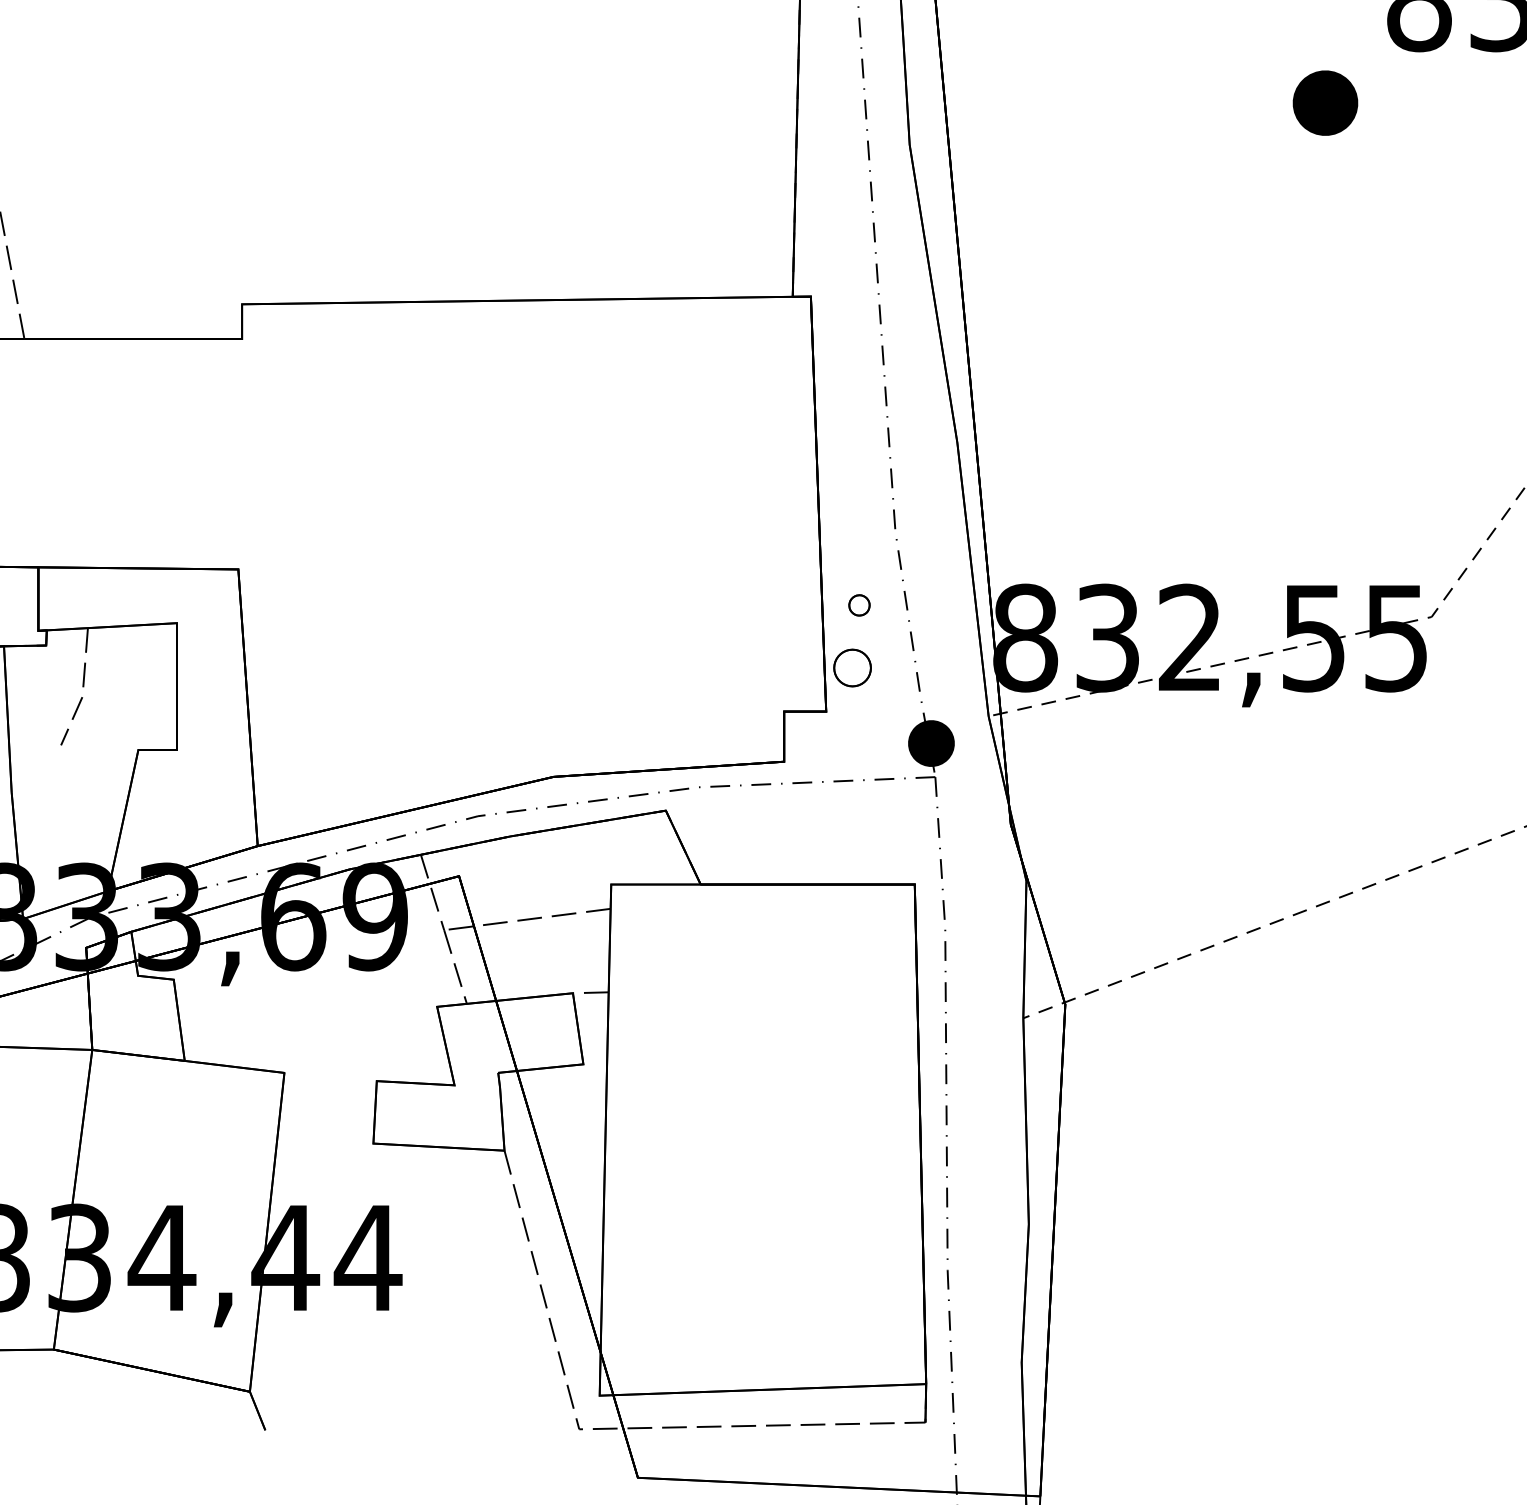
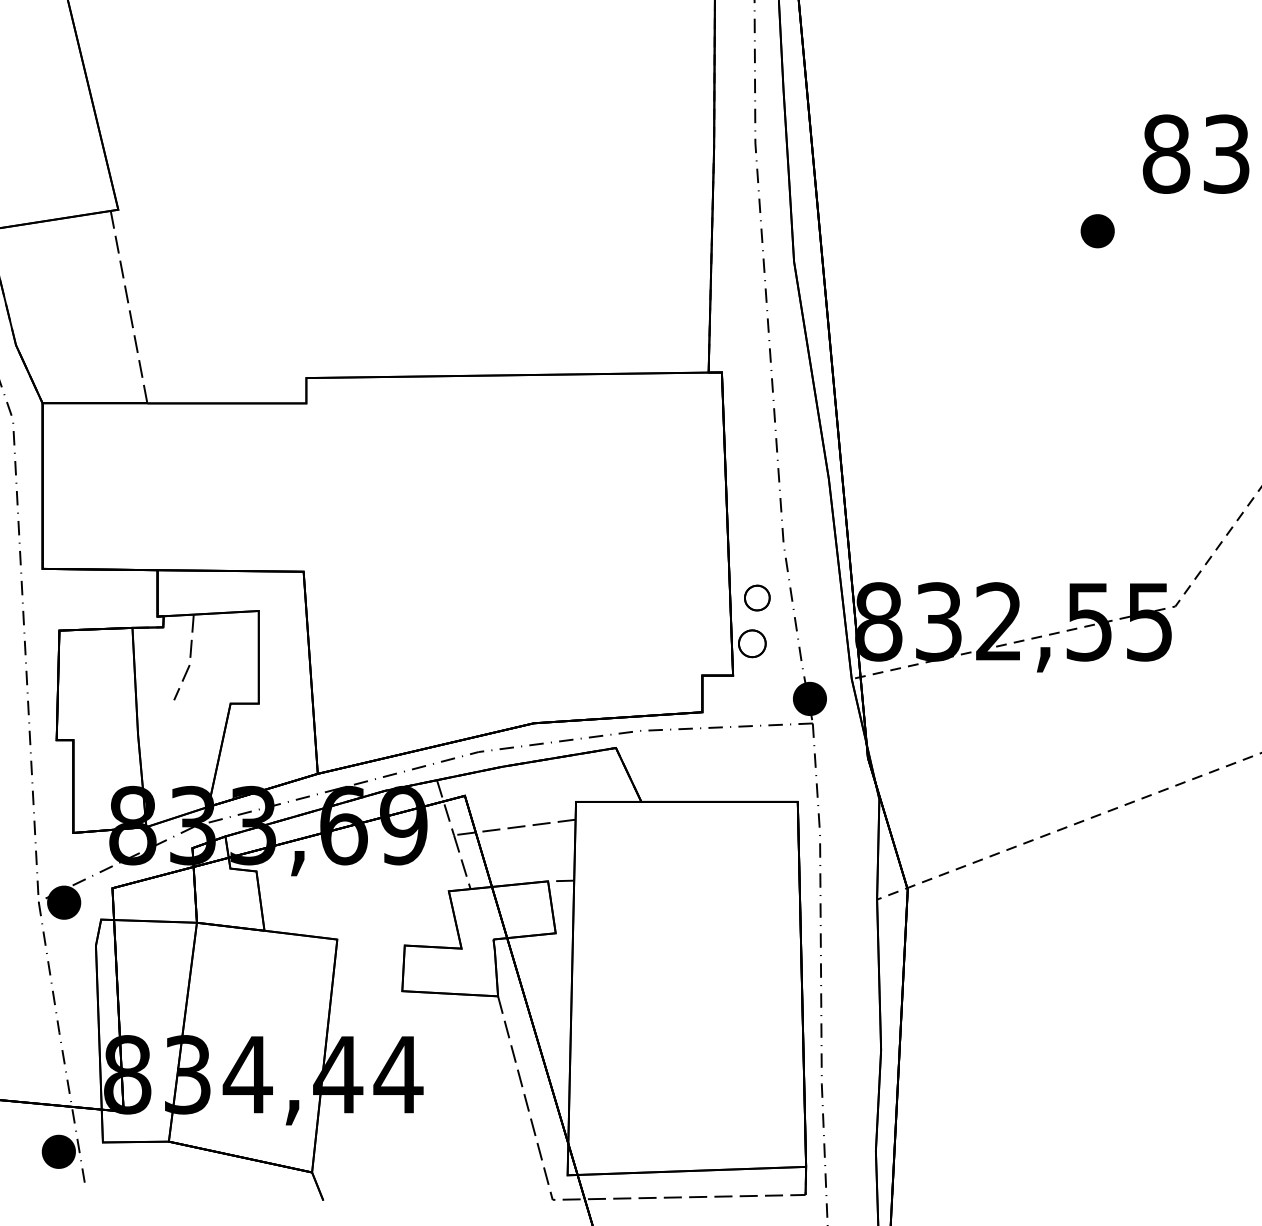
part: (1325, 103) -> (1097, 231), size x0.71
part: (859, 604) -> (757, 597), size x1.67

